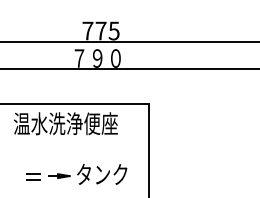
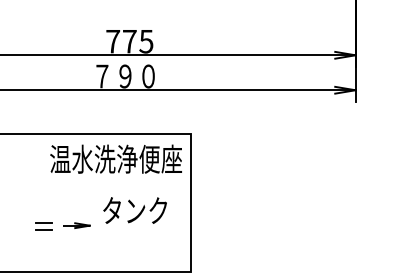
text: (65, 123) -> (115, 158), moved
text: (101, 174) -> (134, 210), moved

